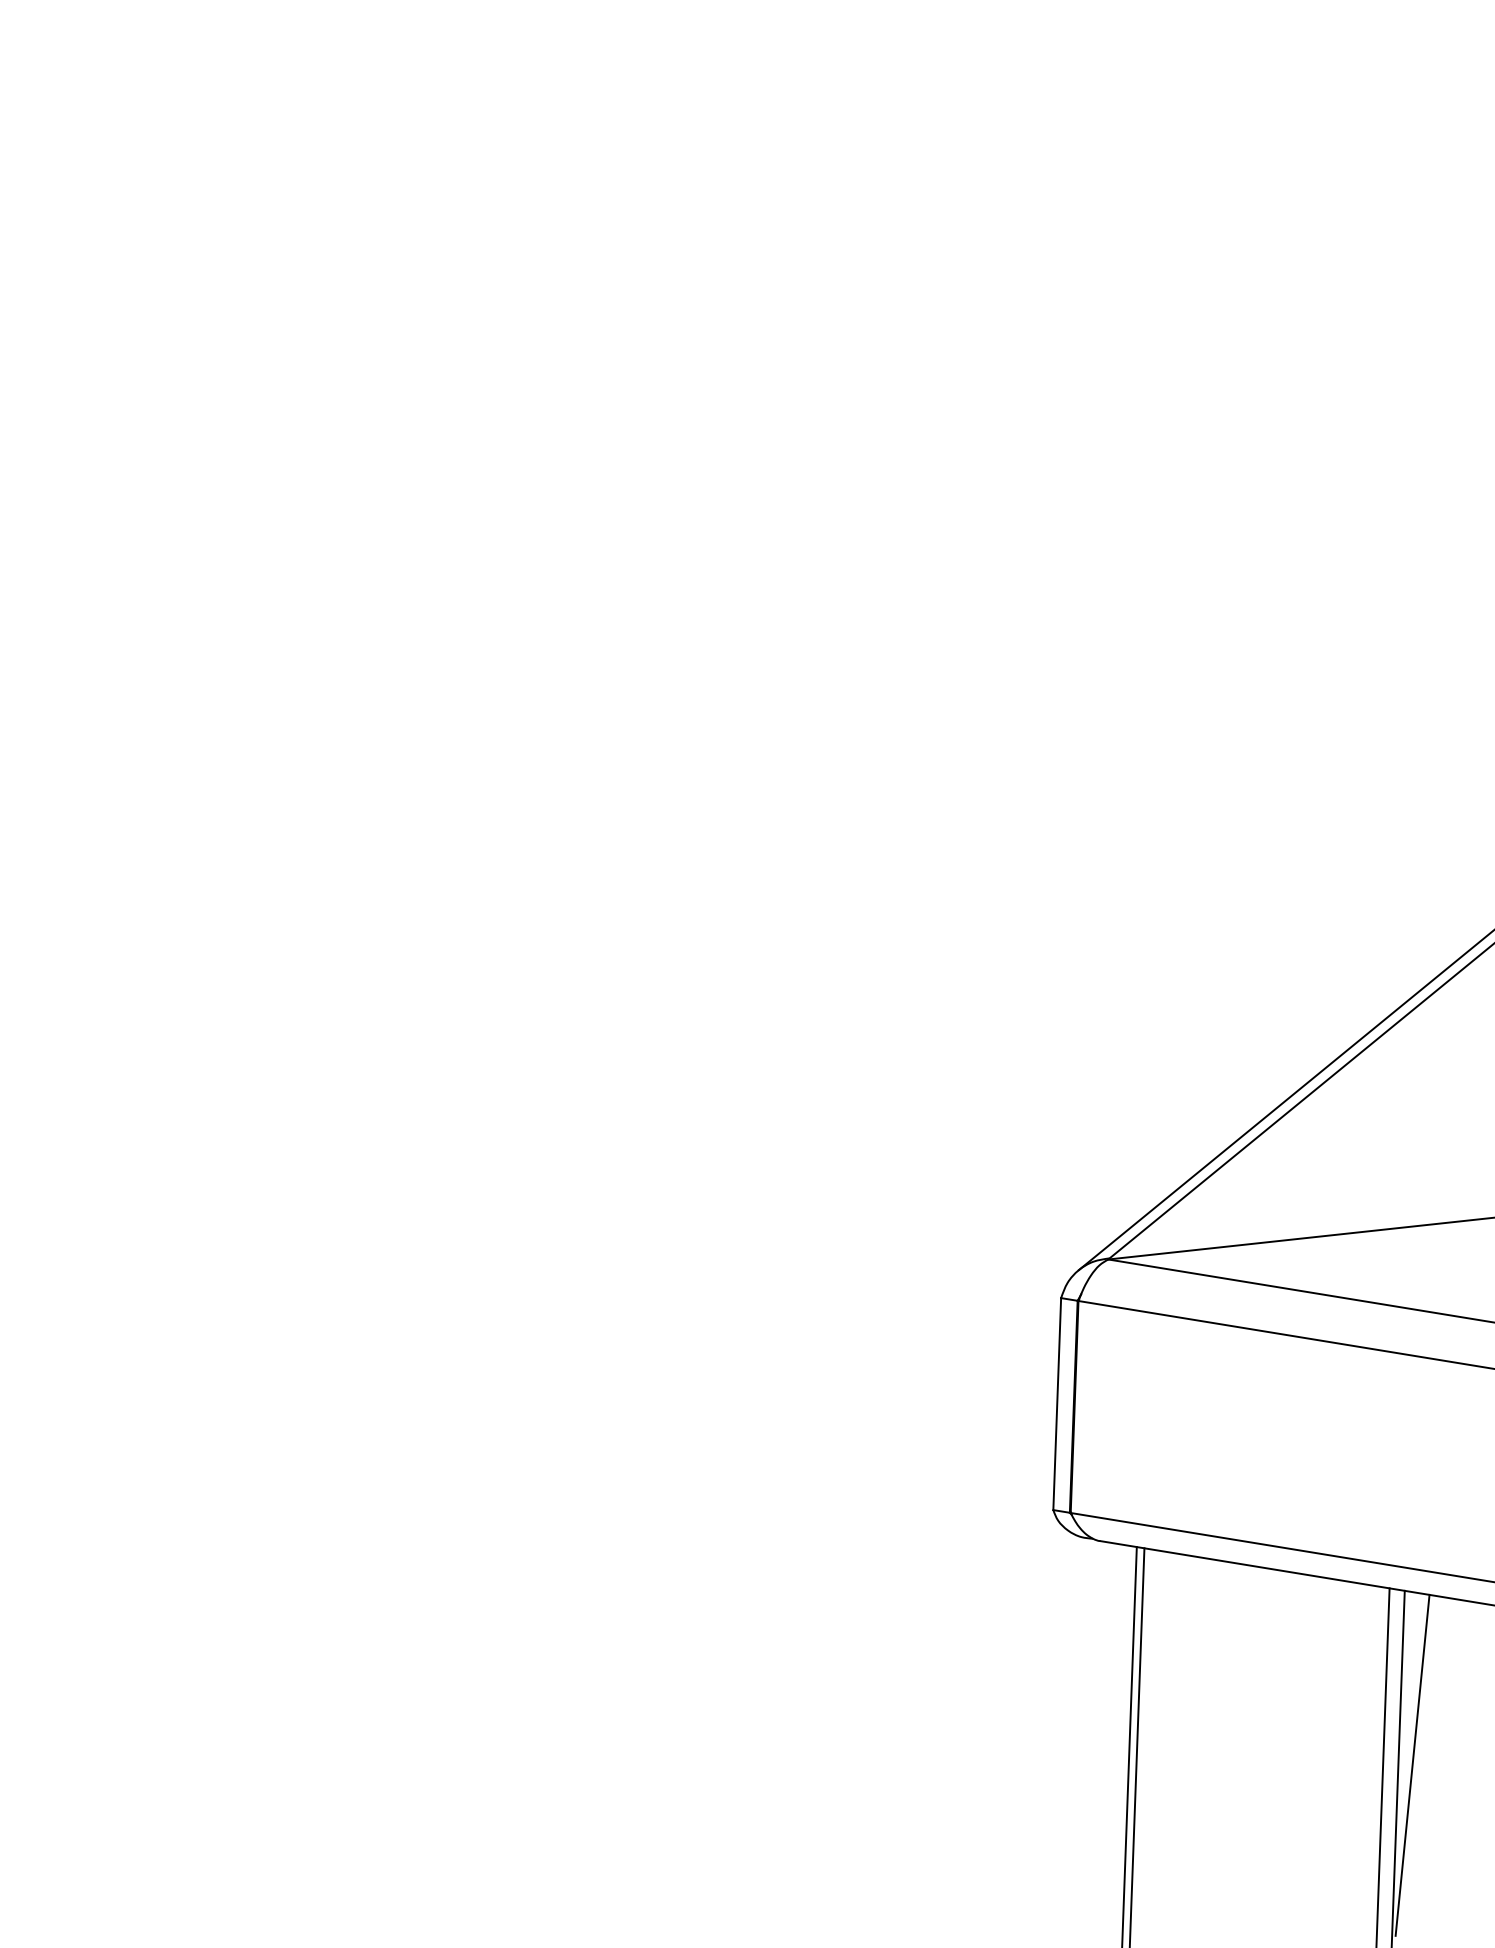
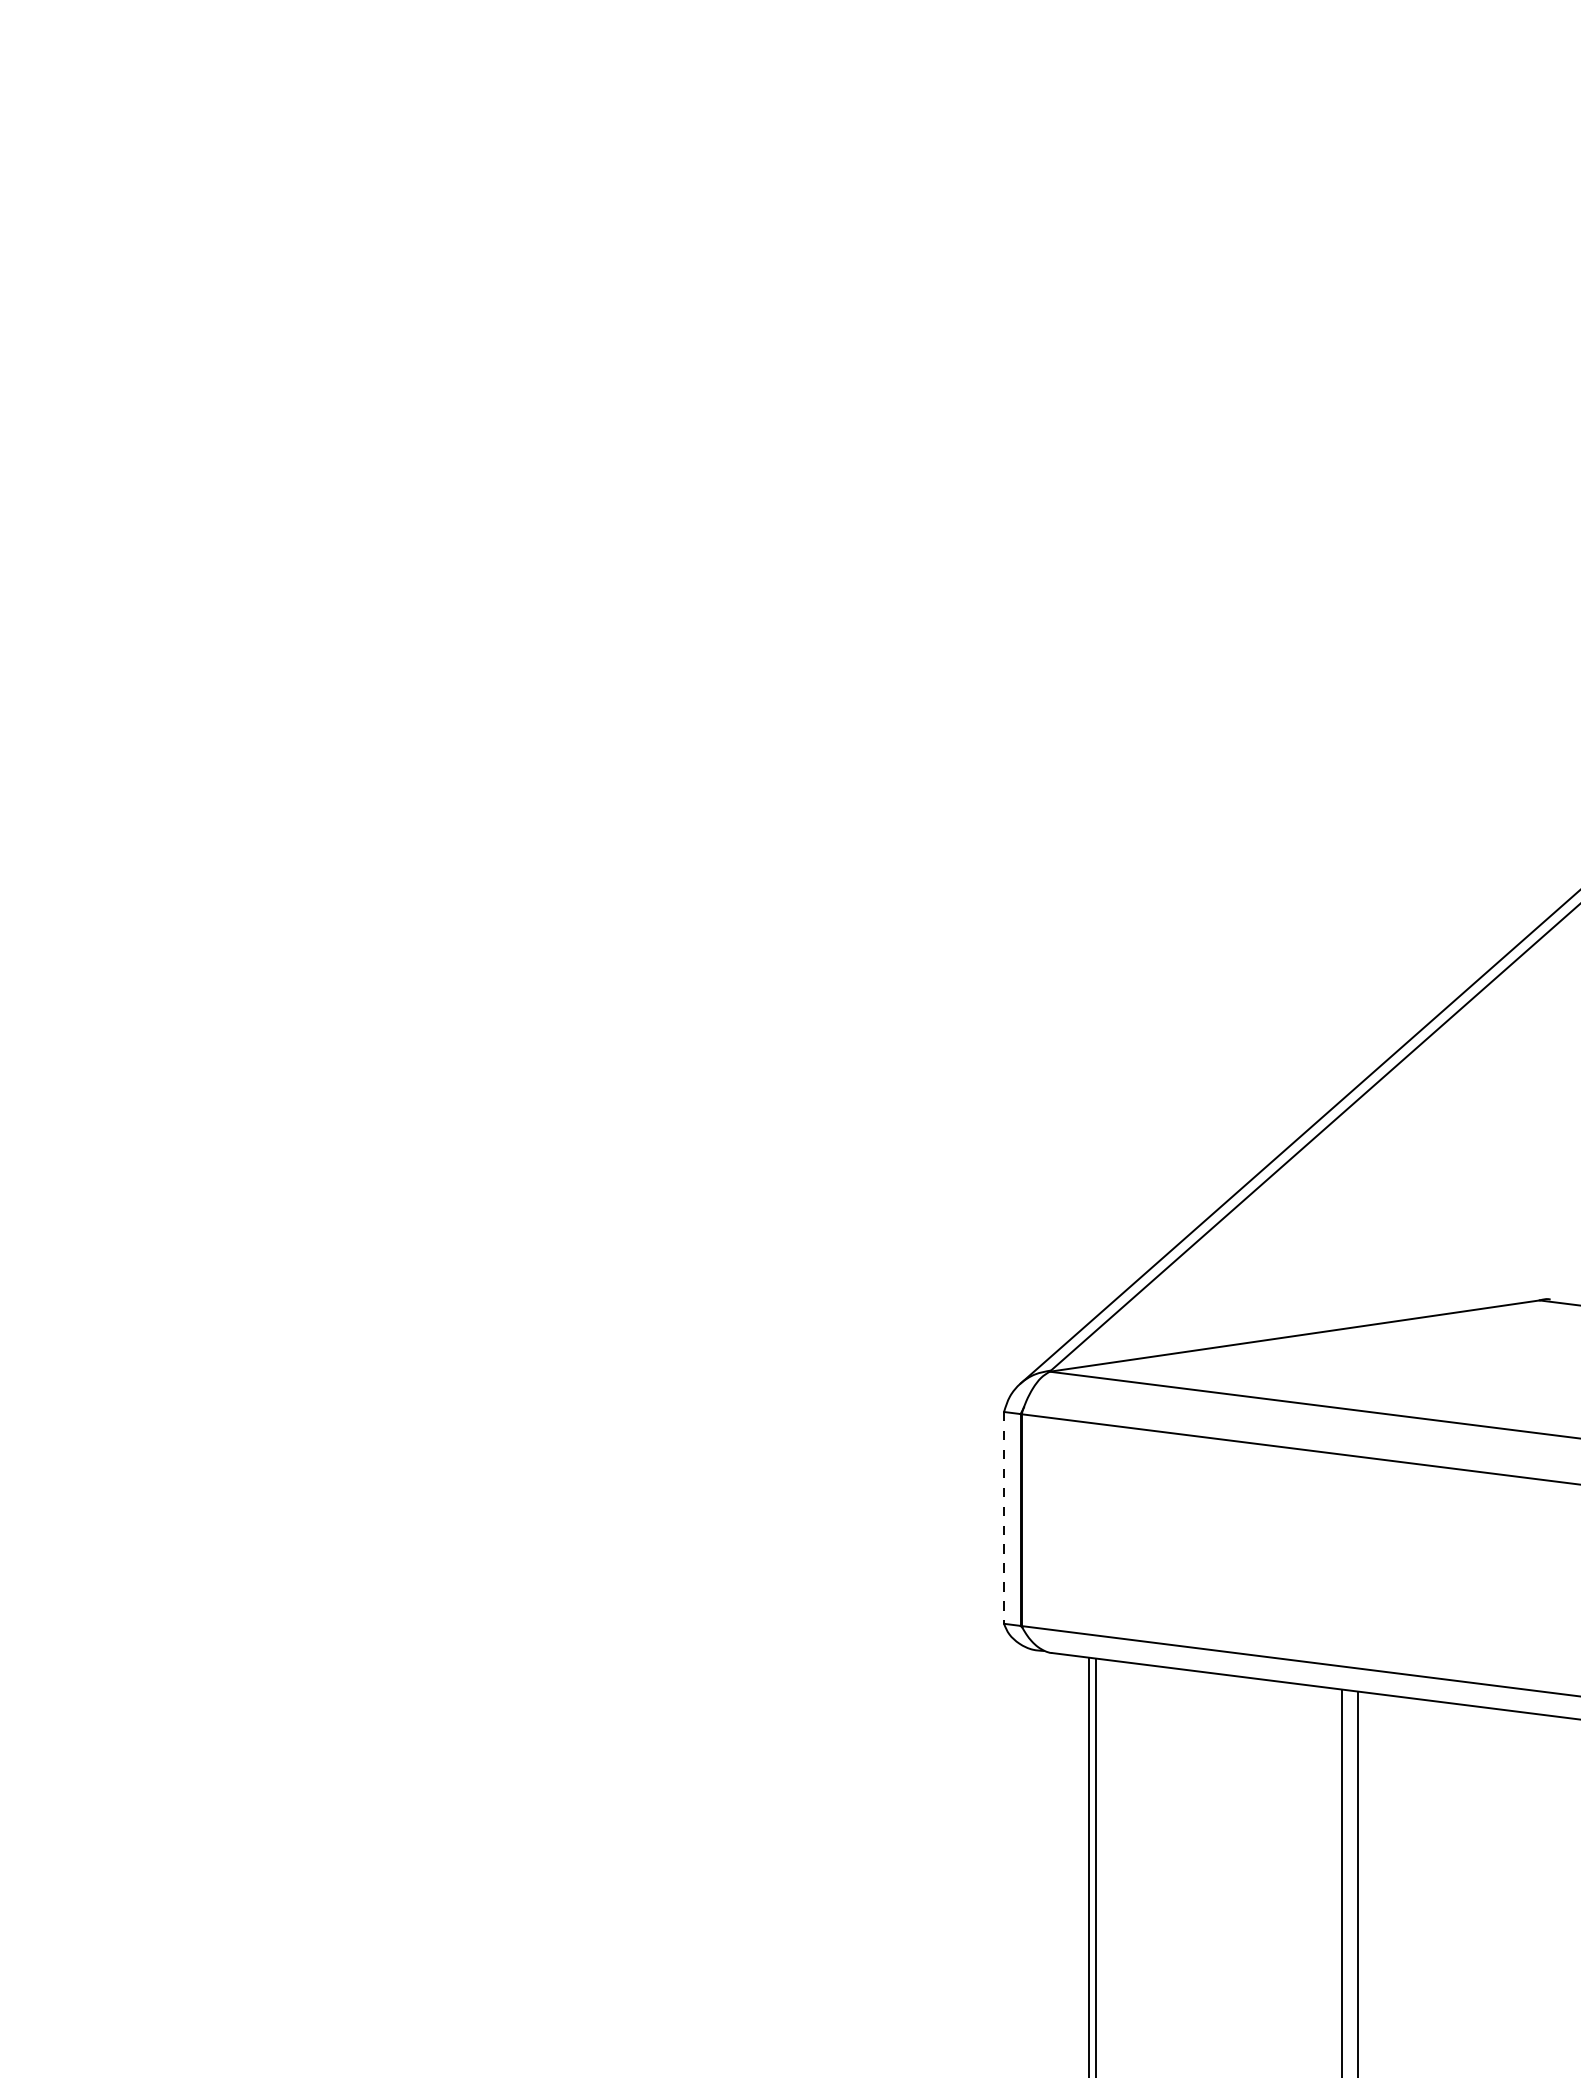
line: (1057, 1403) -> (1004, 1517), solid -> dashed
line: (1412, 1765) -> (1371, 1865), removed

